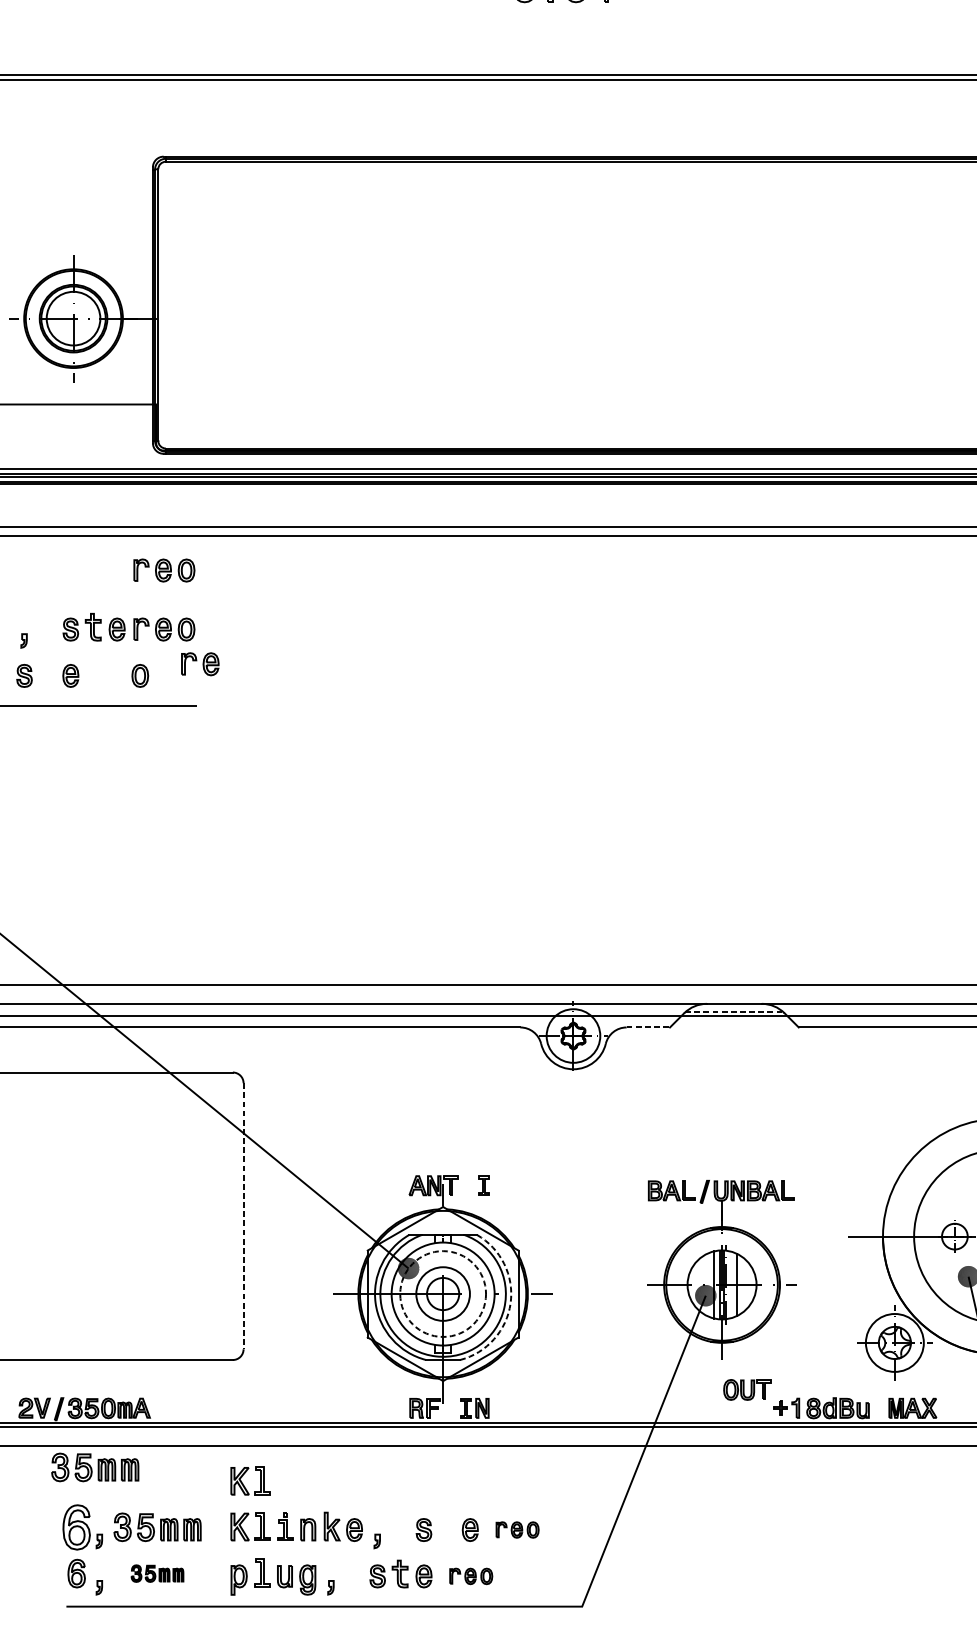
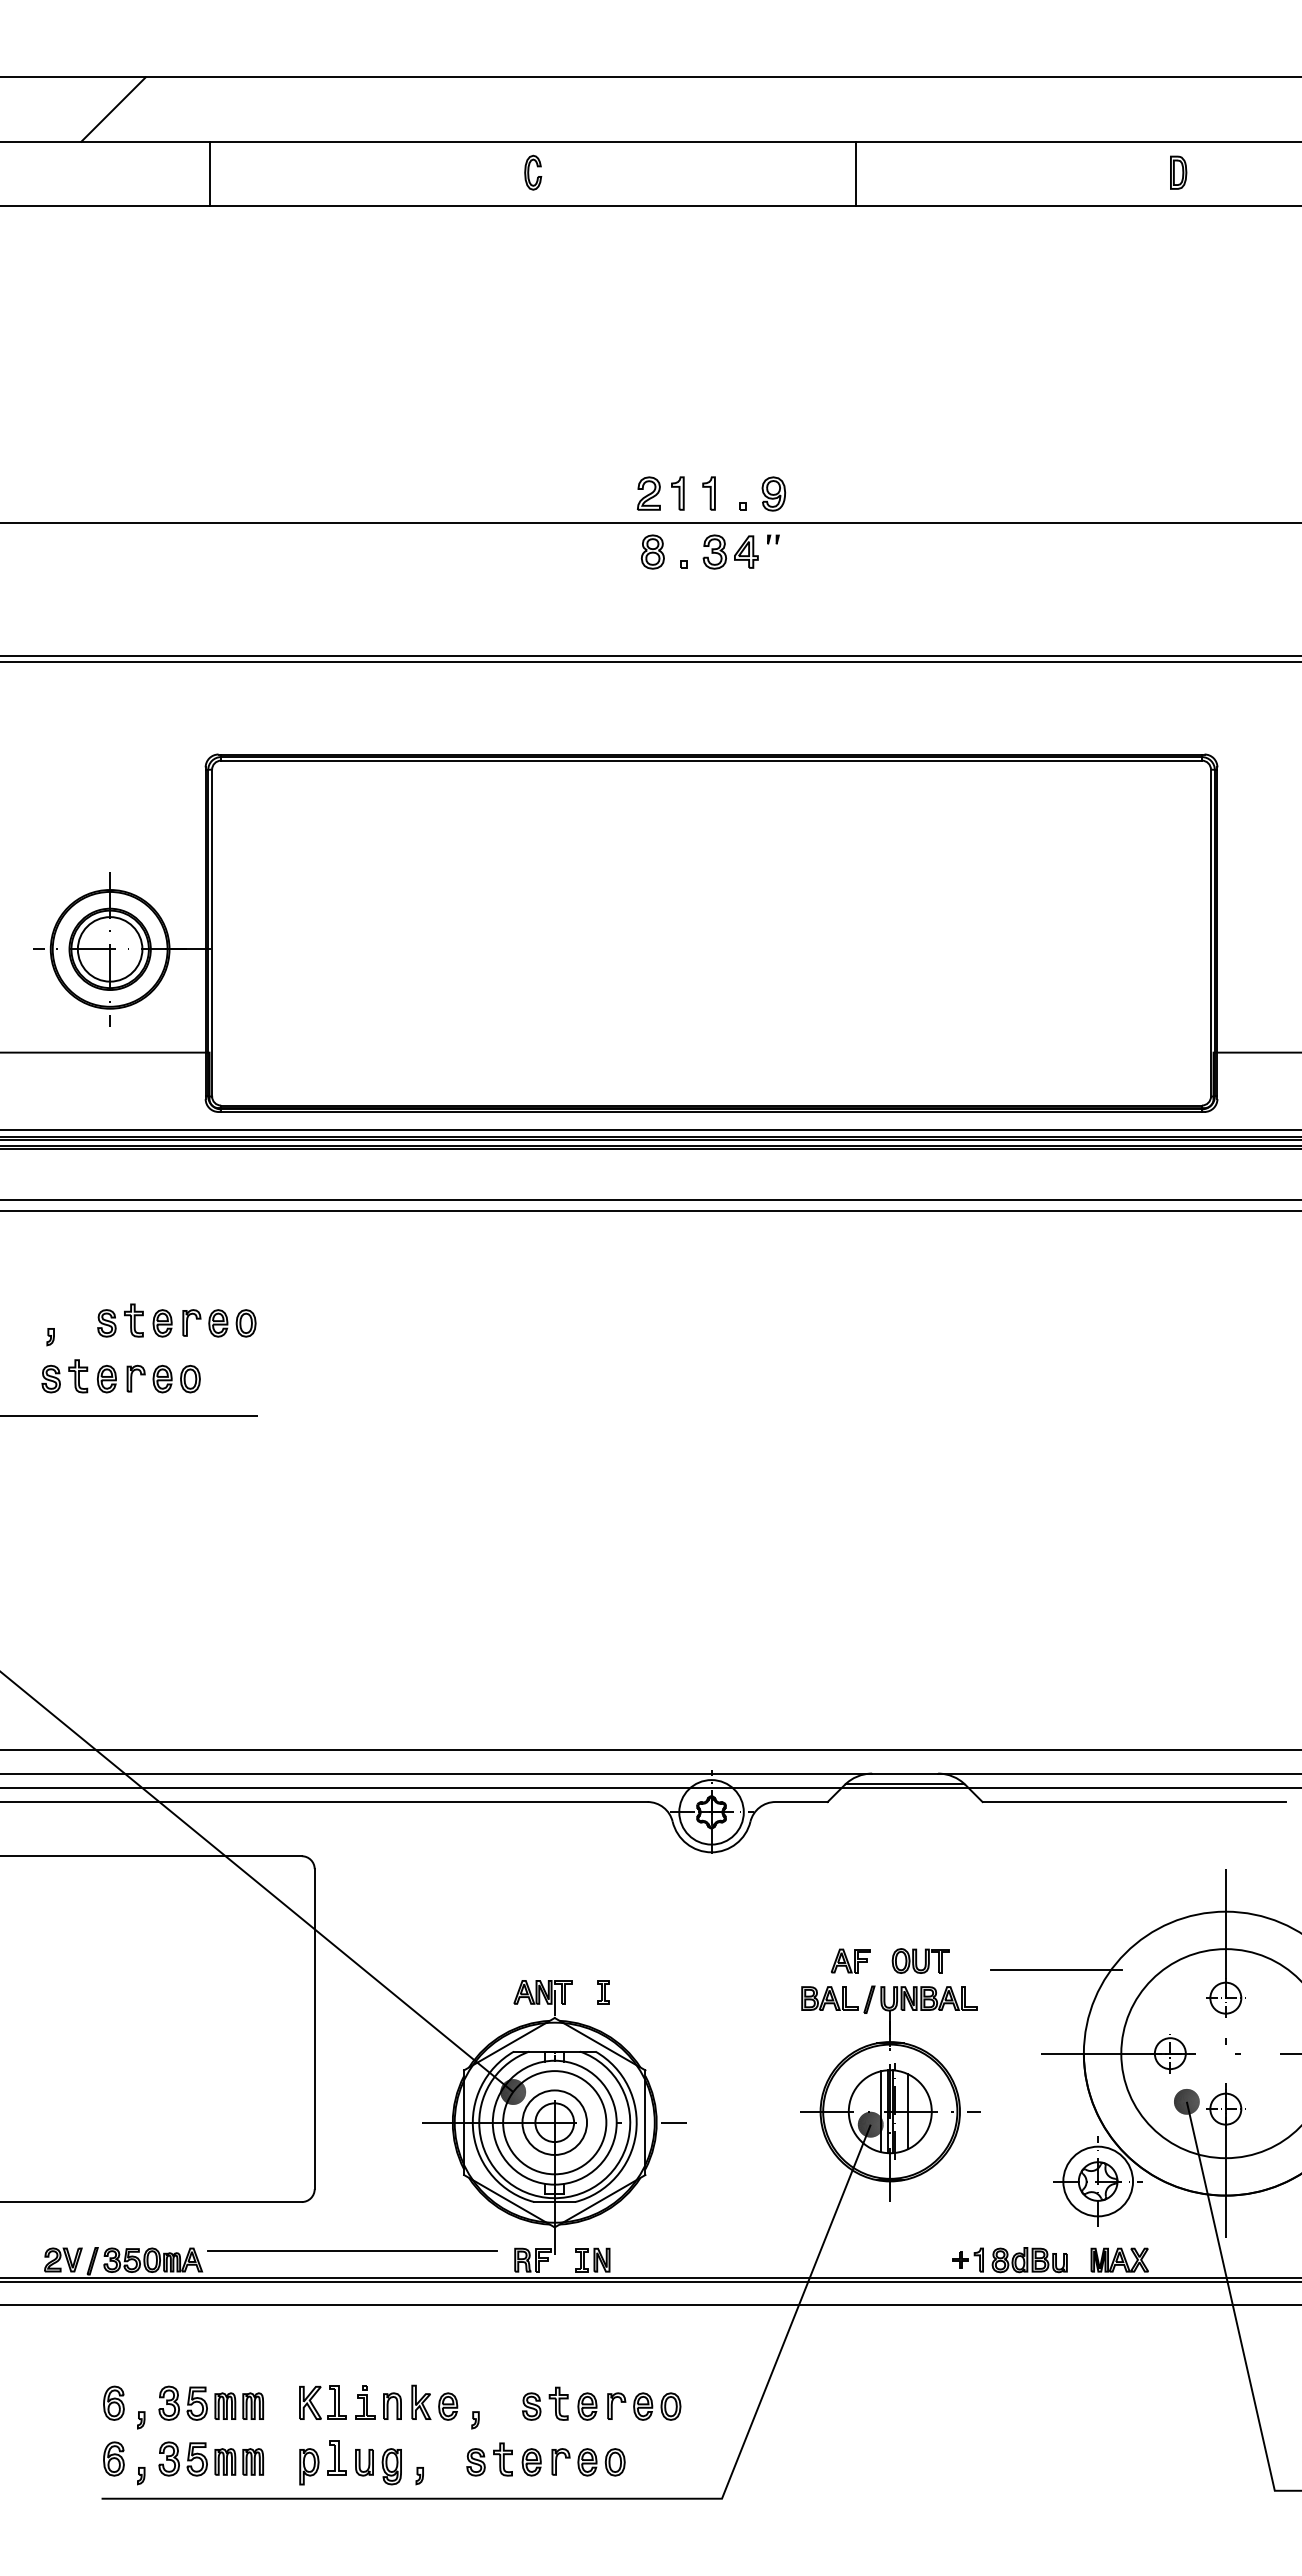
part: (164, 570) -> (219, 1252), removed
part: (200, 663) -> (149, 1378), moved
part: (47, 673) -> (78, 1376), added
line: (734, 1012) -> (905, 1783), dashed -> solid
line: (649, 1027) -> (802, 1802), dashed -> solid
part: (688, 1159) -> (850, 1960), added
line: (859, 1167) -> (1055, 1970), added
line: (243, 1216) -> (314, 2029), dashed -> solid
circle: (442, 1293) -> (554, 2122), dashed -> solid
arc: (510, 1303) -> (635, 2133), dashed -> solid
part: (747, 1389) -> (920, 1960), moved
line: (275, 1400) -> (352, 2250), added
part: (94, 1466) -> (135, 2330), removed
part: (244, 1485) -> (315, 2352), removed
part: (76, 1526) -> (113, 2402), size x0.62
part: (446, 1527) -> (558, 2403), added
part: (517, 1529) -> (644, 2406), size x1.43
part: (156, 1573) -> (210, 2458), size x1.67
part: (471, 1576) -> (588, 2462), size x1.43

